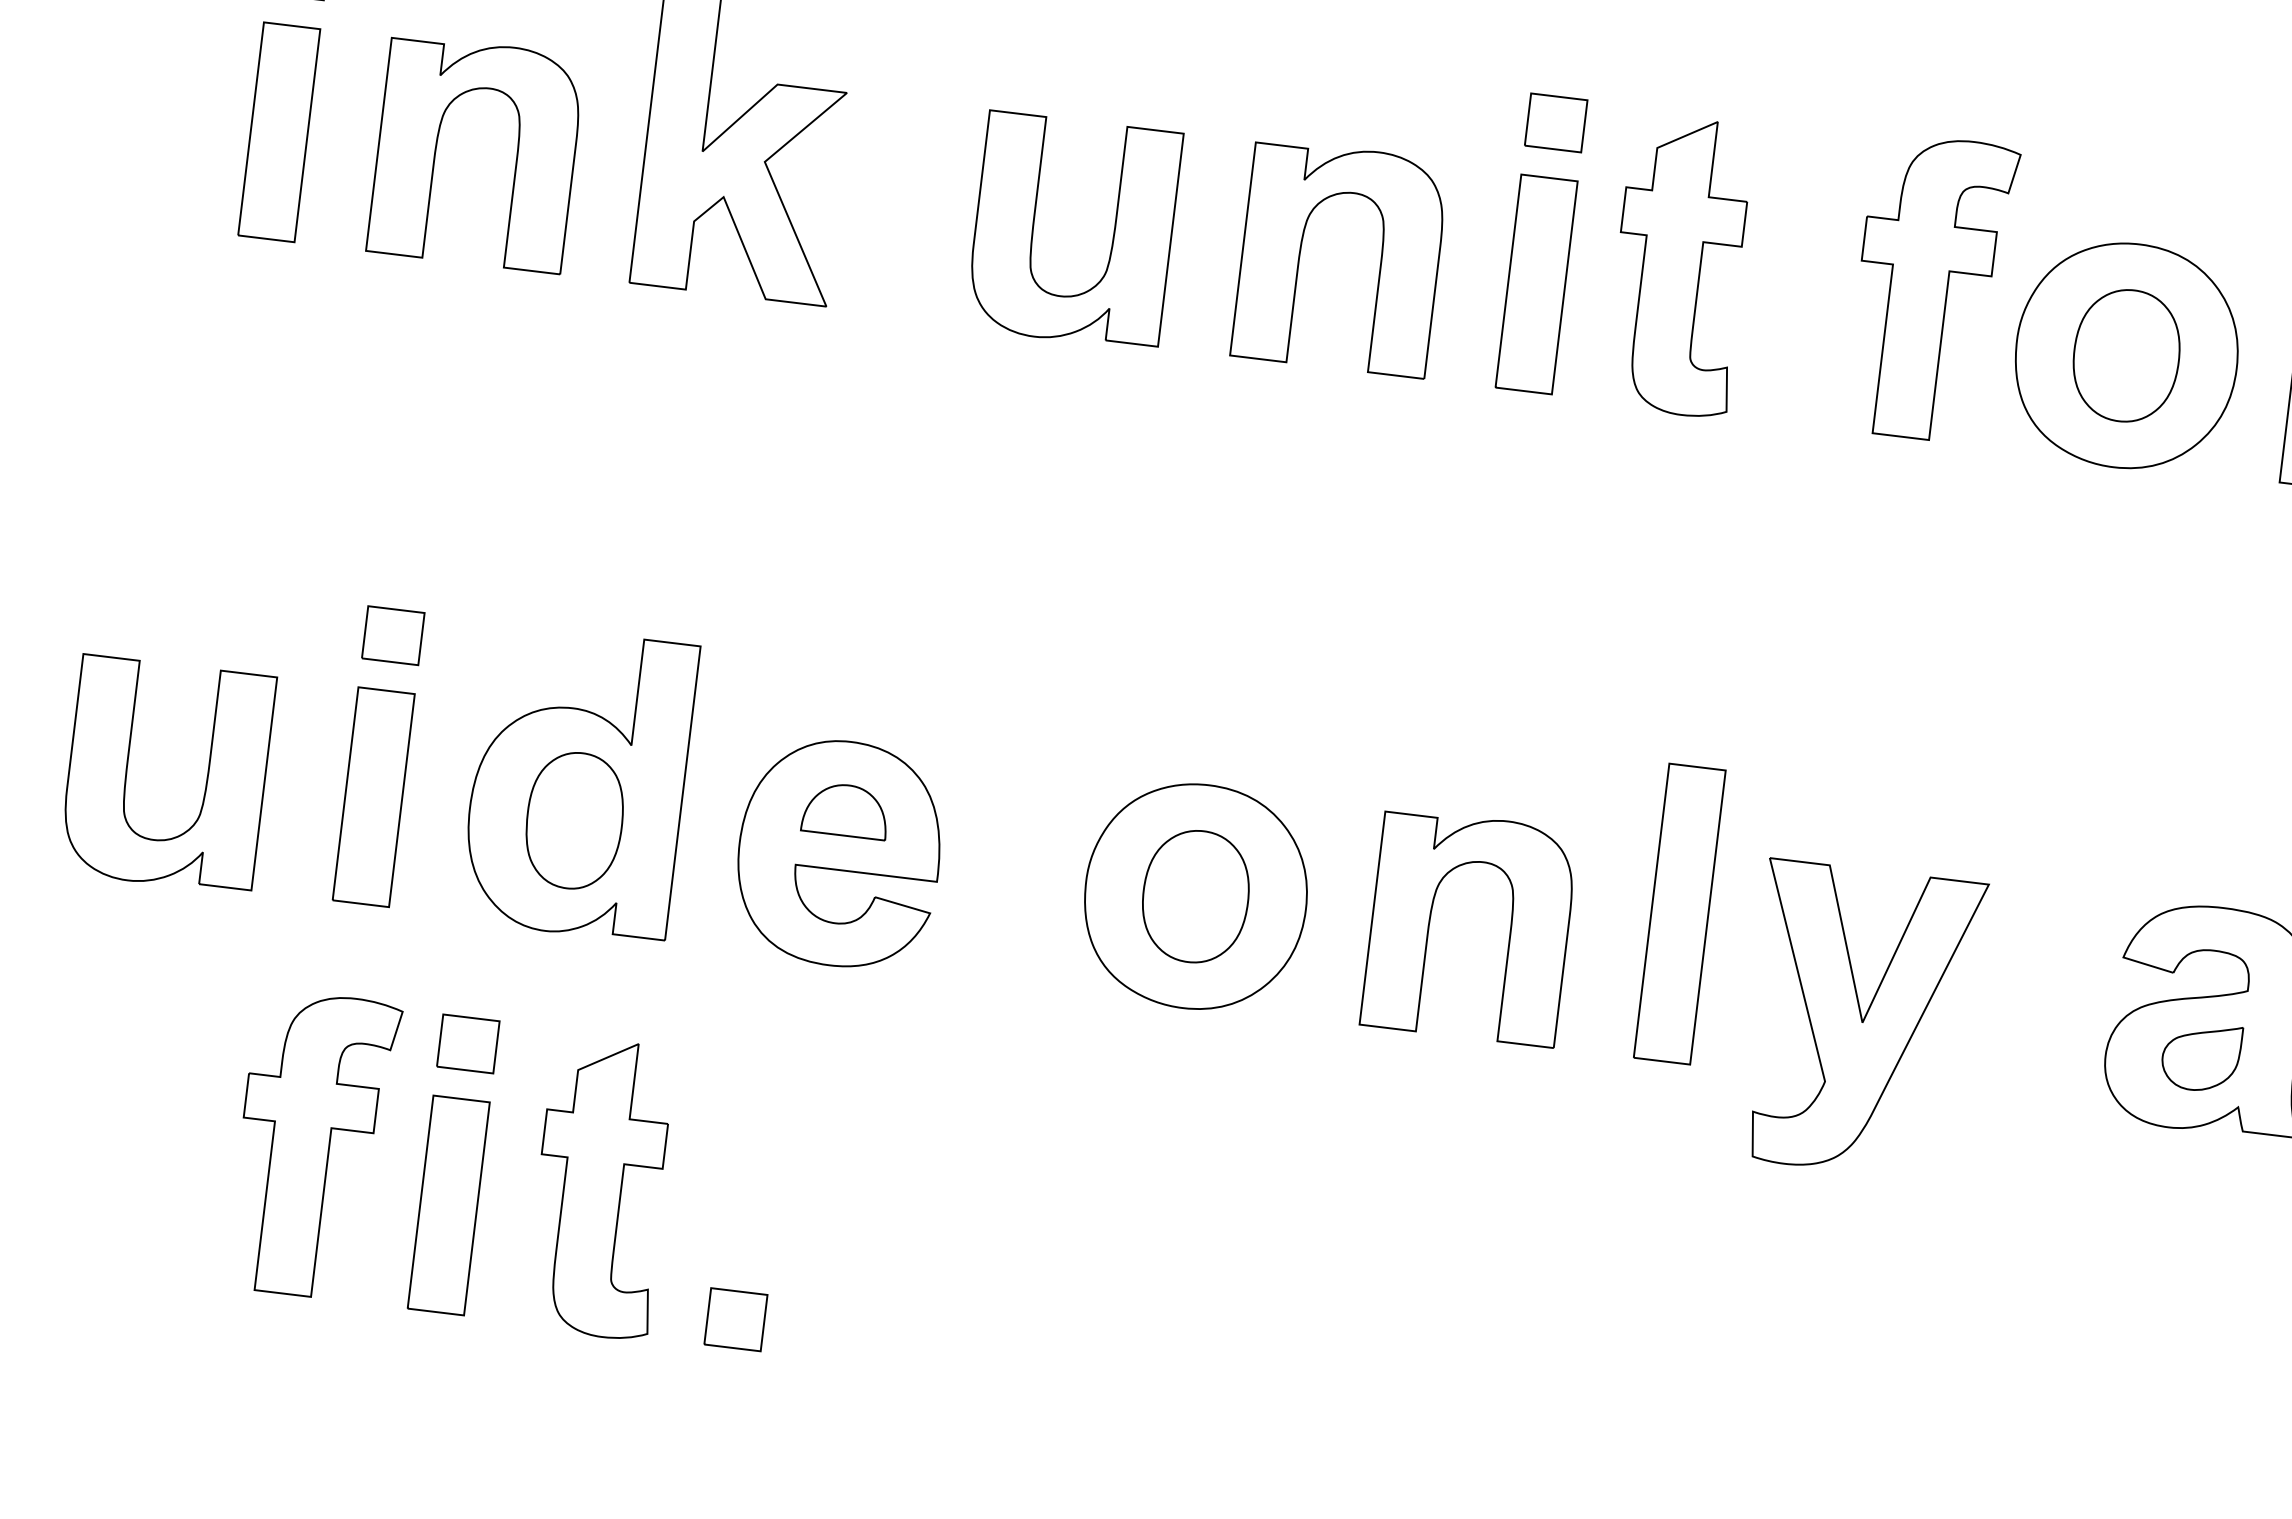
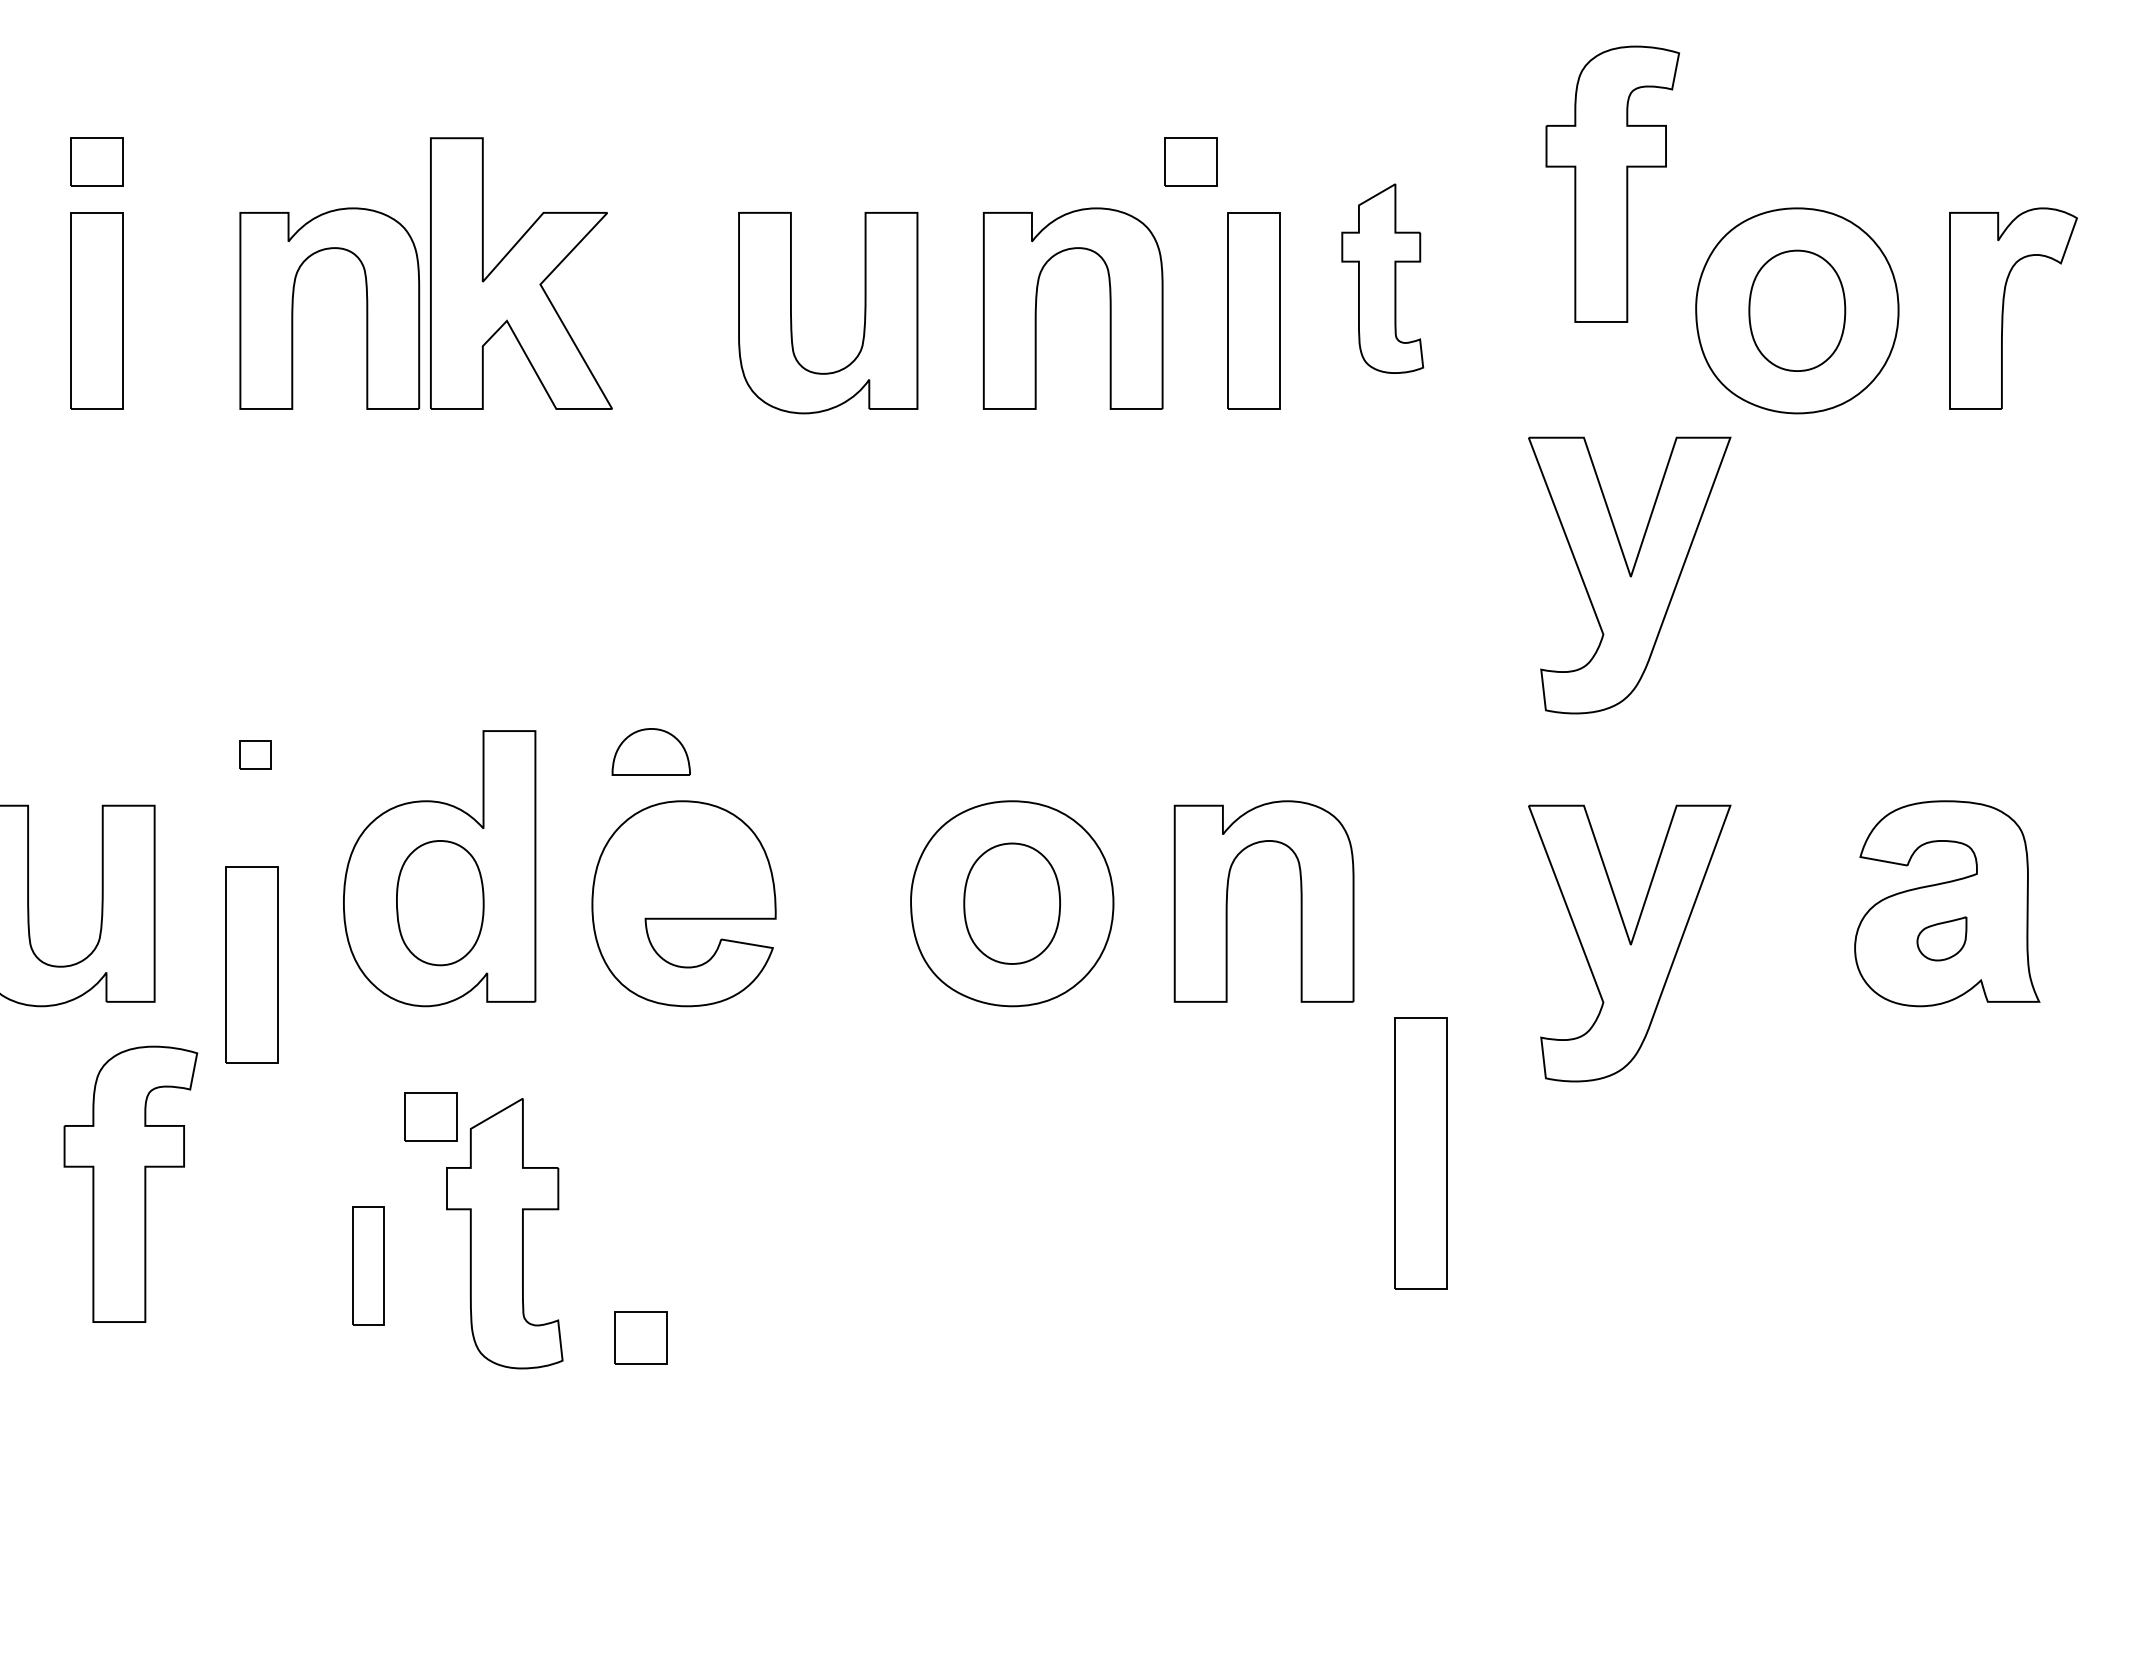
part: (1555, 122) -> (1190, 161), moved
part: (436, 148) -> (293, 308), moved
part: (1680, 266) -> (1382, 278), size x0.7
part: (1931, 287) -> (1612, 183), moved
part: (1909, 621) -> (1629, 575), added
part: (392, 634) -> (254, 754), size x0.6
part: (372, 796) -> (251, 964), moved
part: (845, 809) -> (650, 751), moved
part: (1679, 914) -> (1420, 1153), moved
part: (467, 1043) -> (430, 1116), moved
part: (2200, 1056) -> (1941, 938), size x0.7
part: (313, 1144) -> (130, 1183), moved
part: (448, 1204) -> (367, 1265), size x0.6

